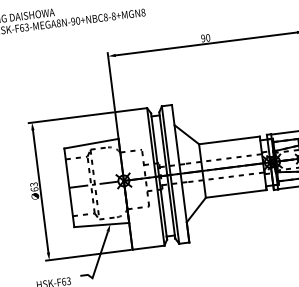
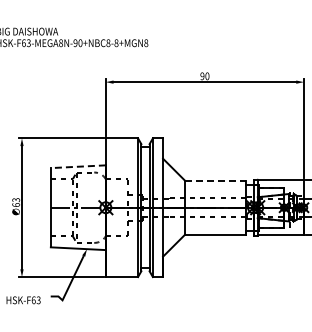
line: (229, 140) -> (215, 180), solid -> dashed
line: (91, 143) -> (78, 166), solid -> dashed

